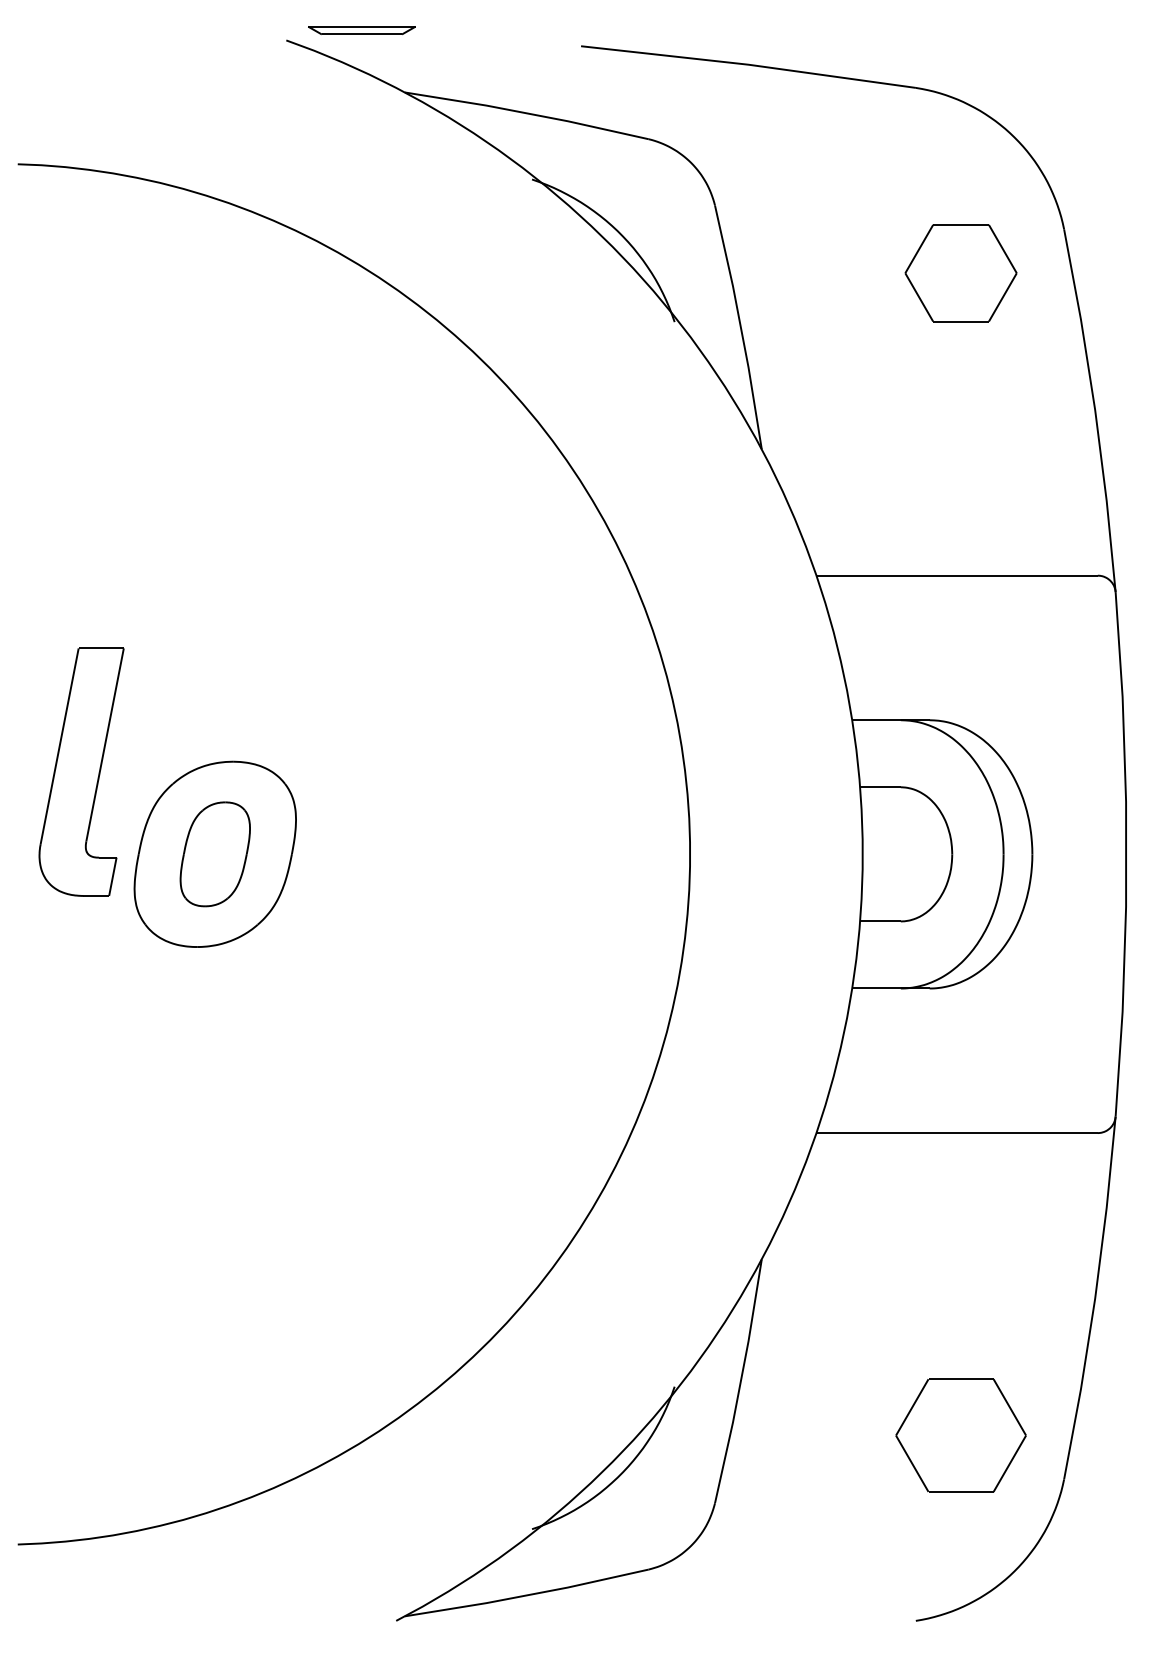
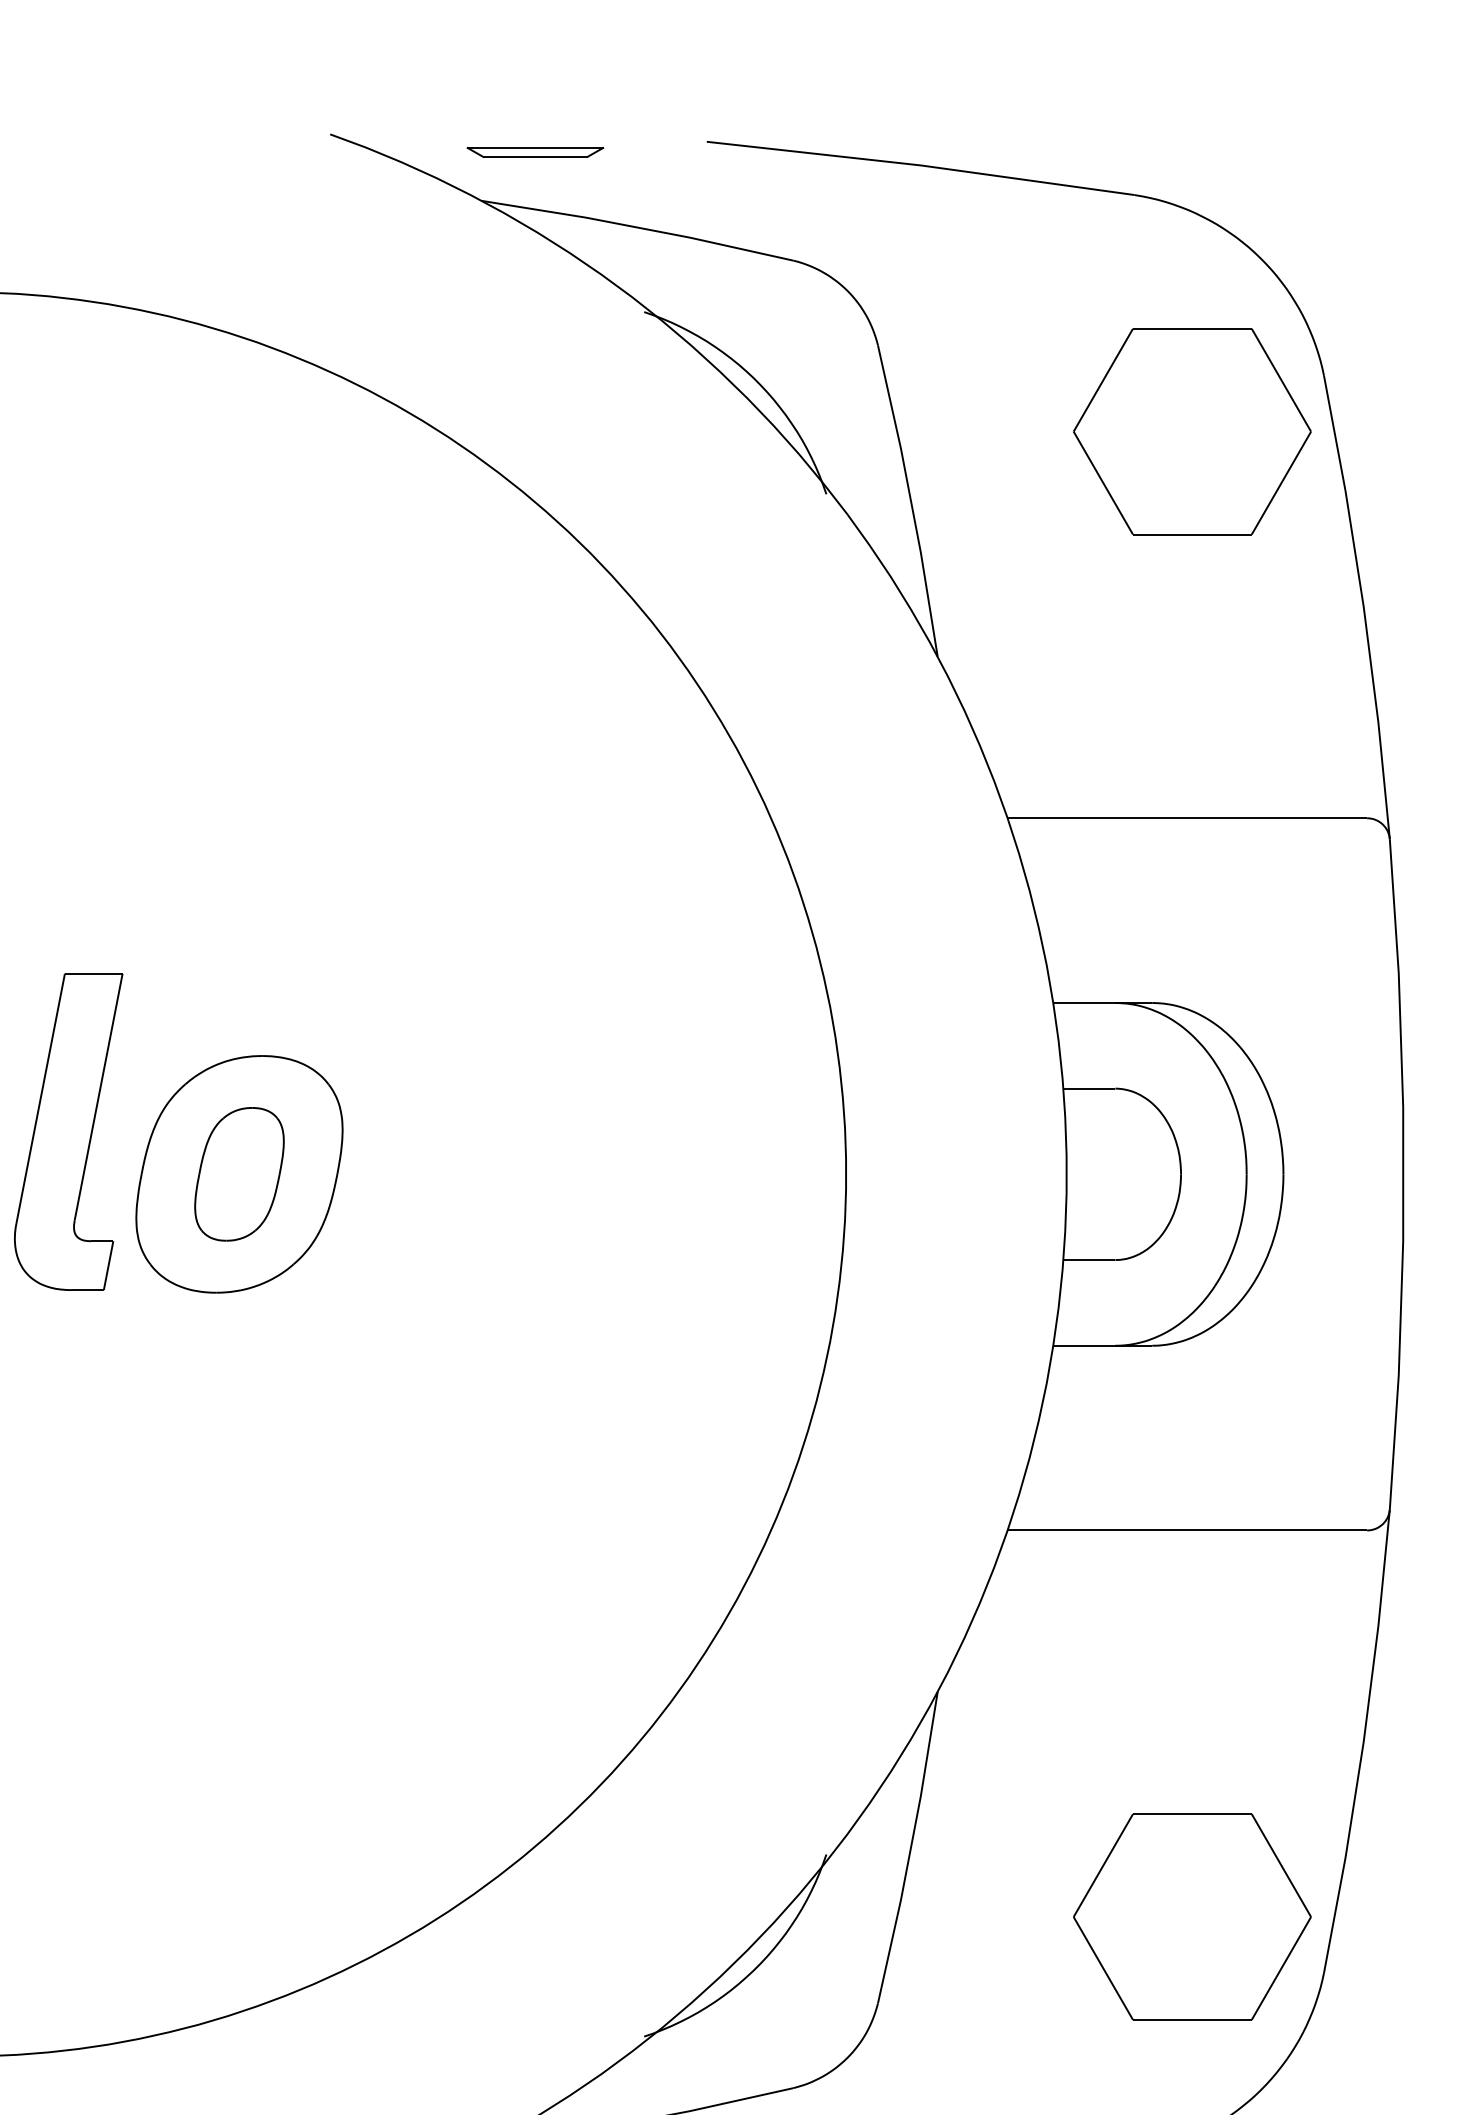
part: (361, 30) -> (534, 152), moved
part: (960, 273) -> (1191, 432), size x1.67
part: (81, 771) -> (68, 1131), moved
part: (960, 1435) -> (1191, 1916), size x1.43

